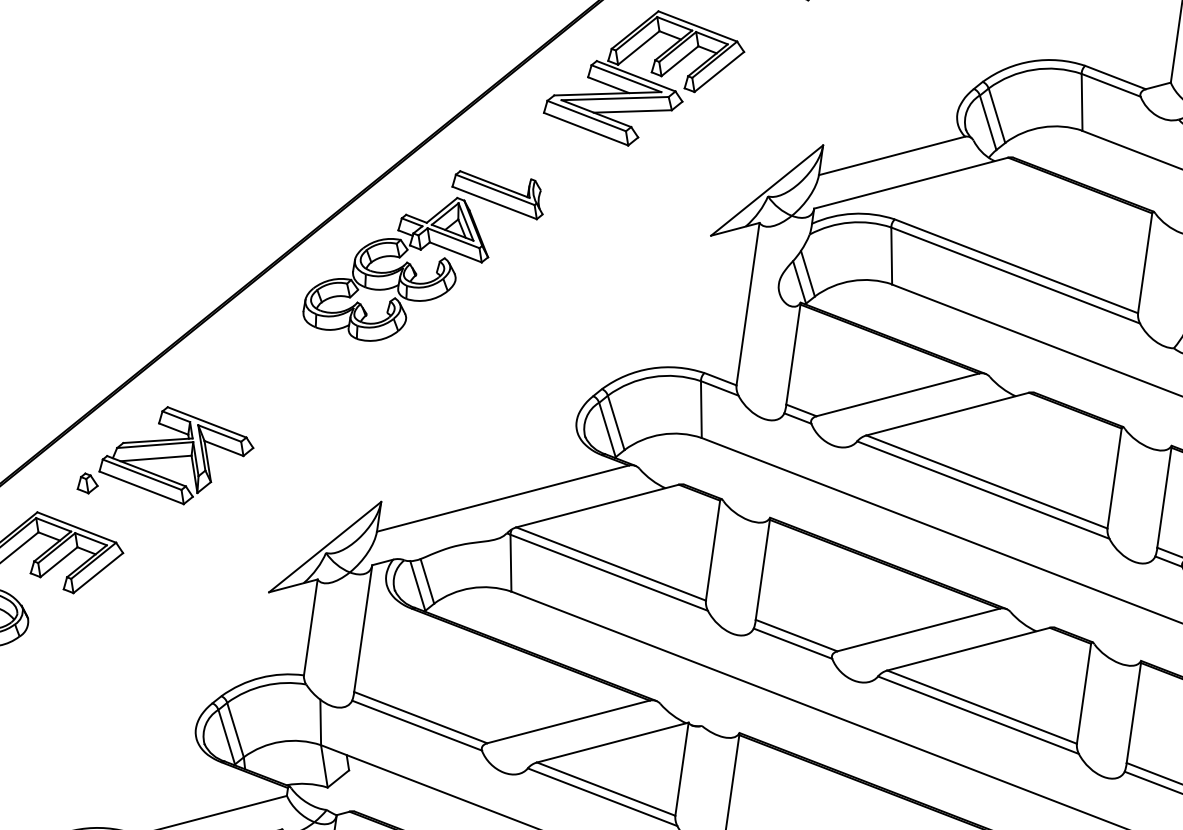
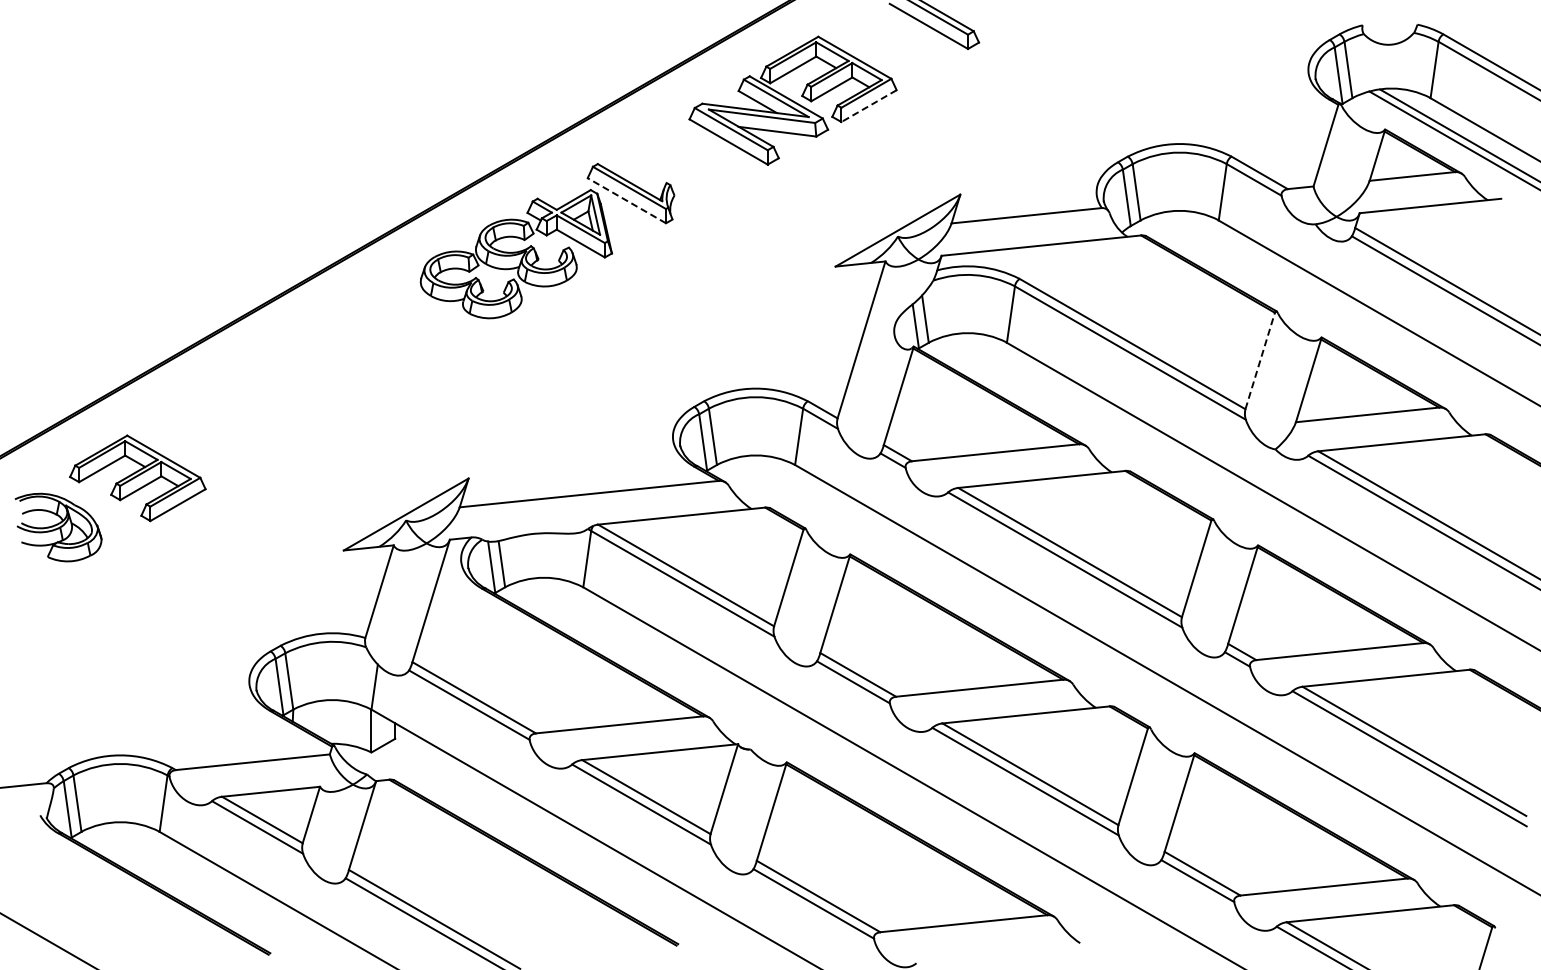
line: (719, 72) -> (869, 106), solid -> dashed
line: (494, 202) -> (626, 200), solid -> dashed
line: (1145, 262) -> (1260, 360), solid -> dashed
part: (163, 456) -> (260, 400), removed

